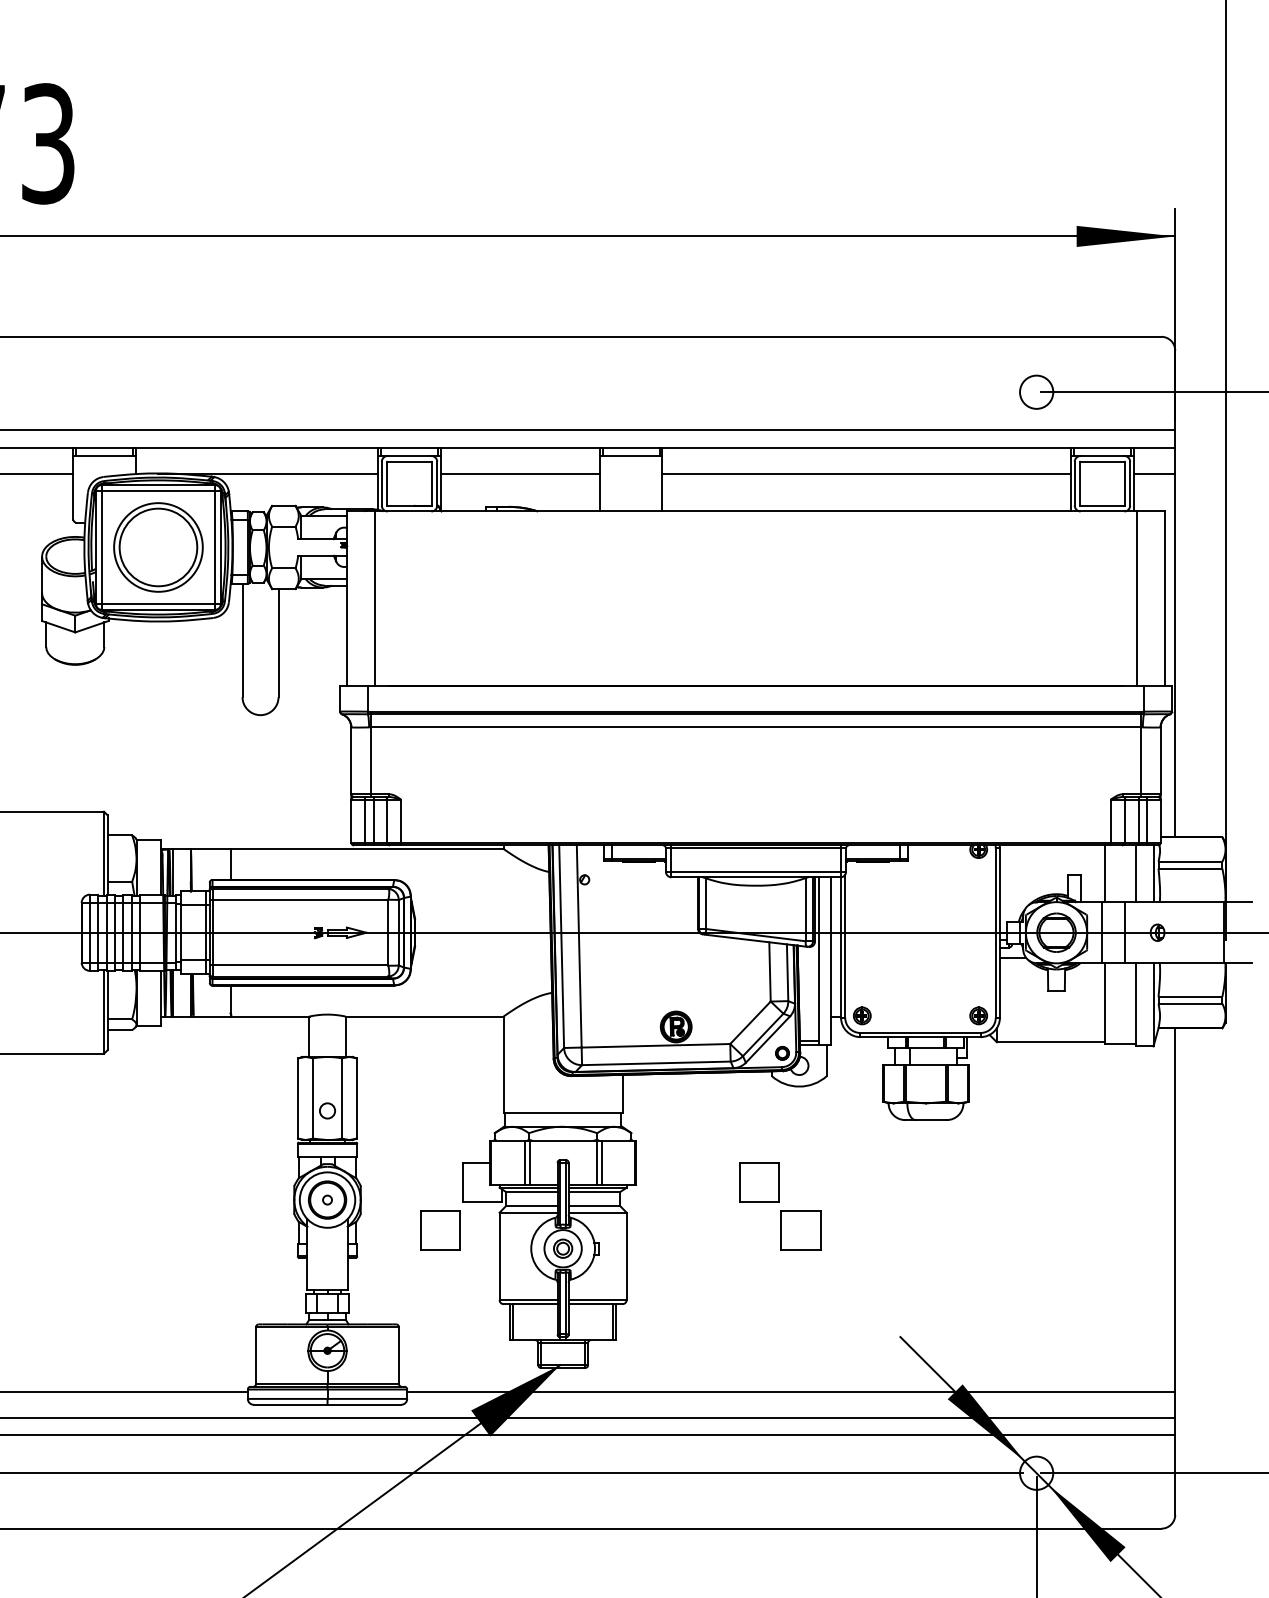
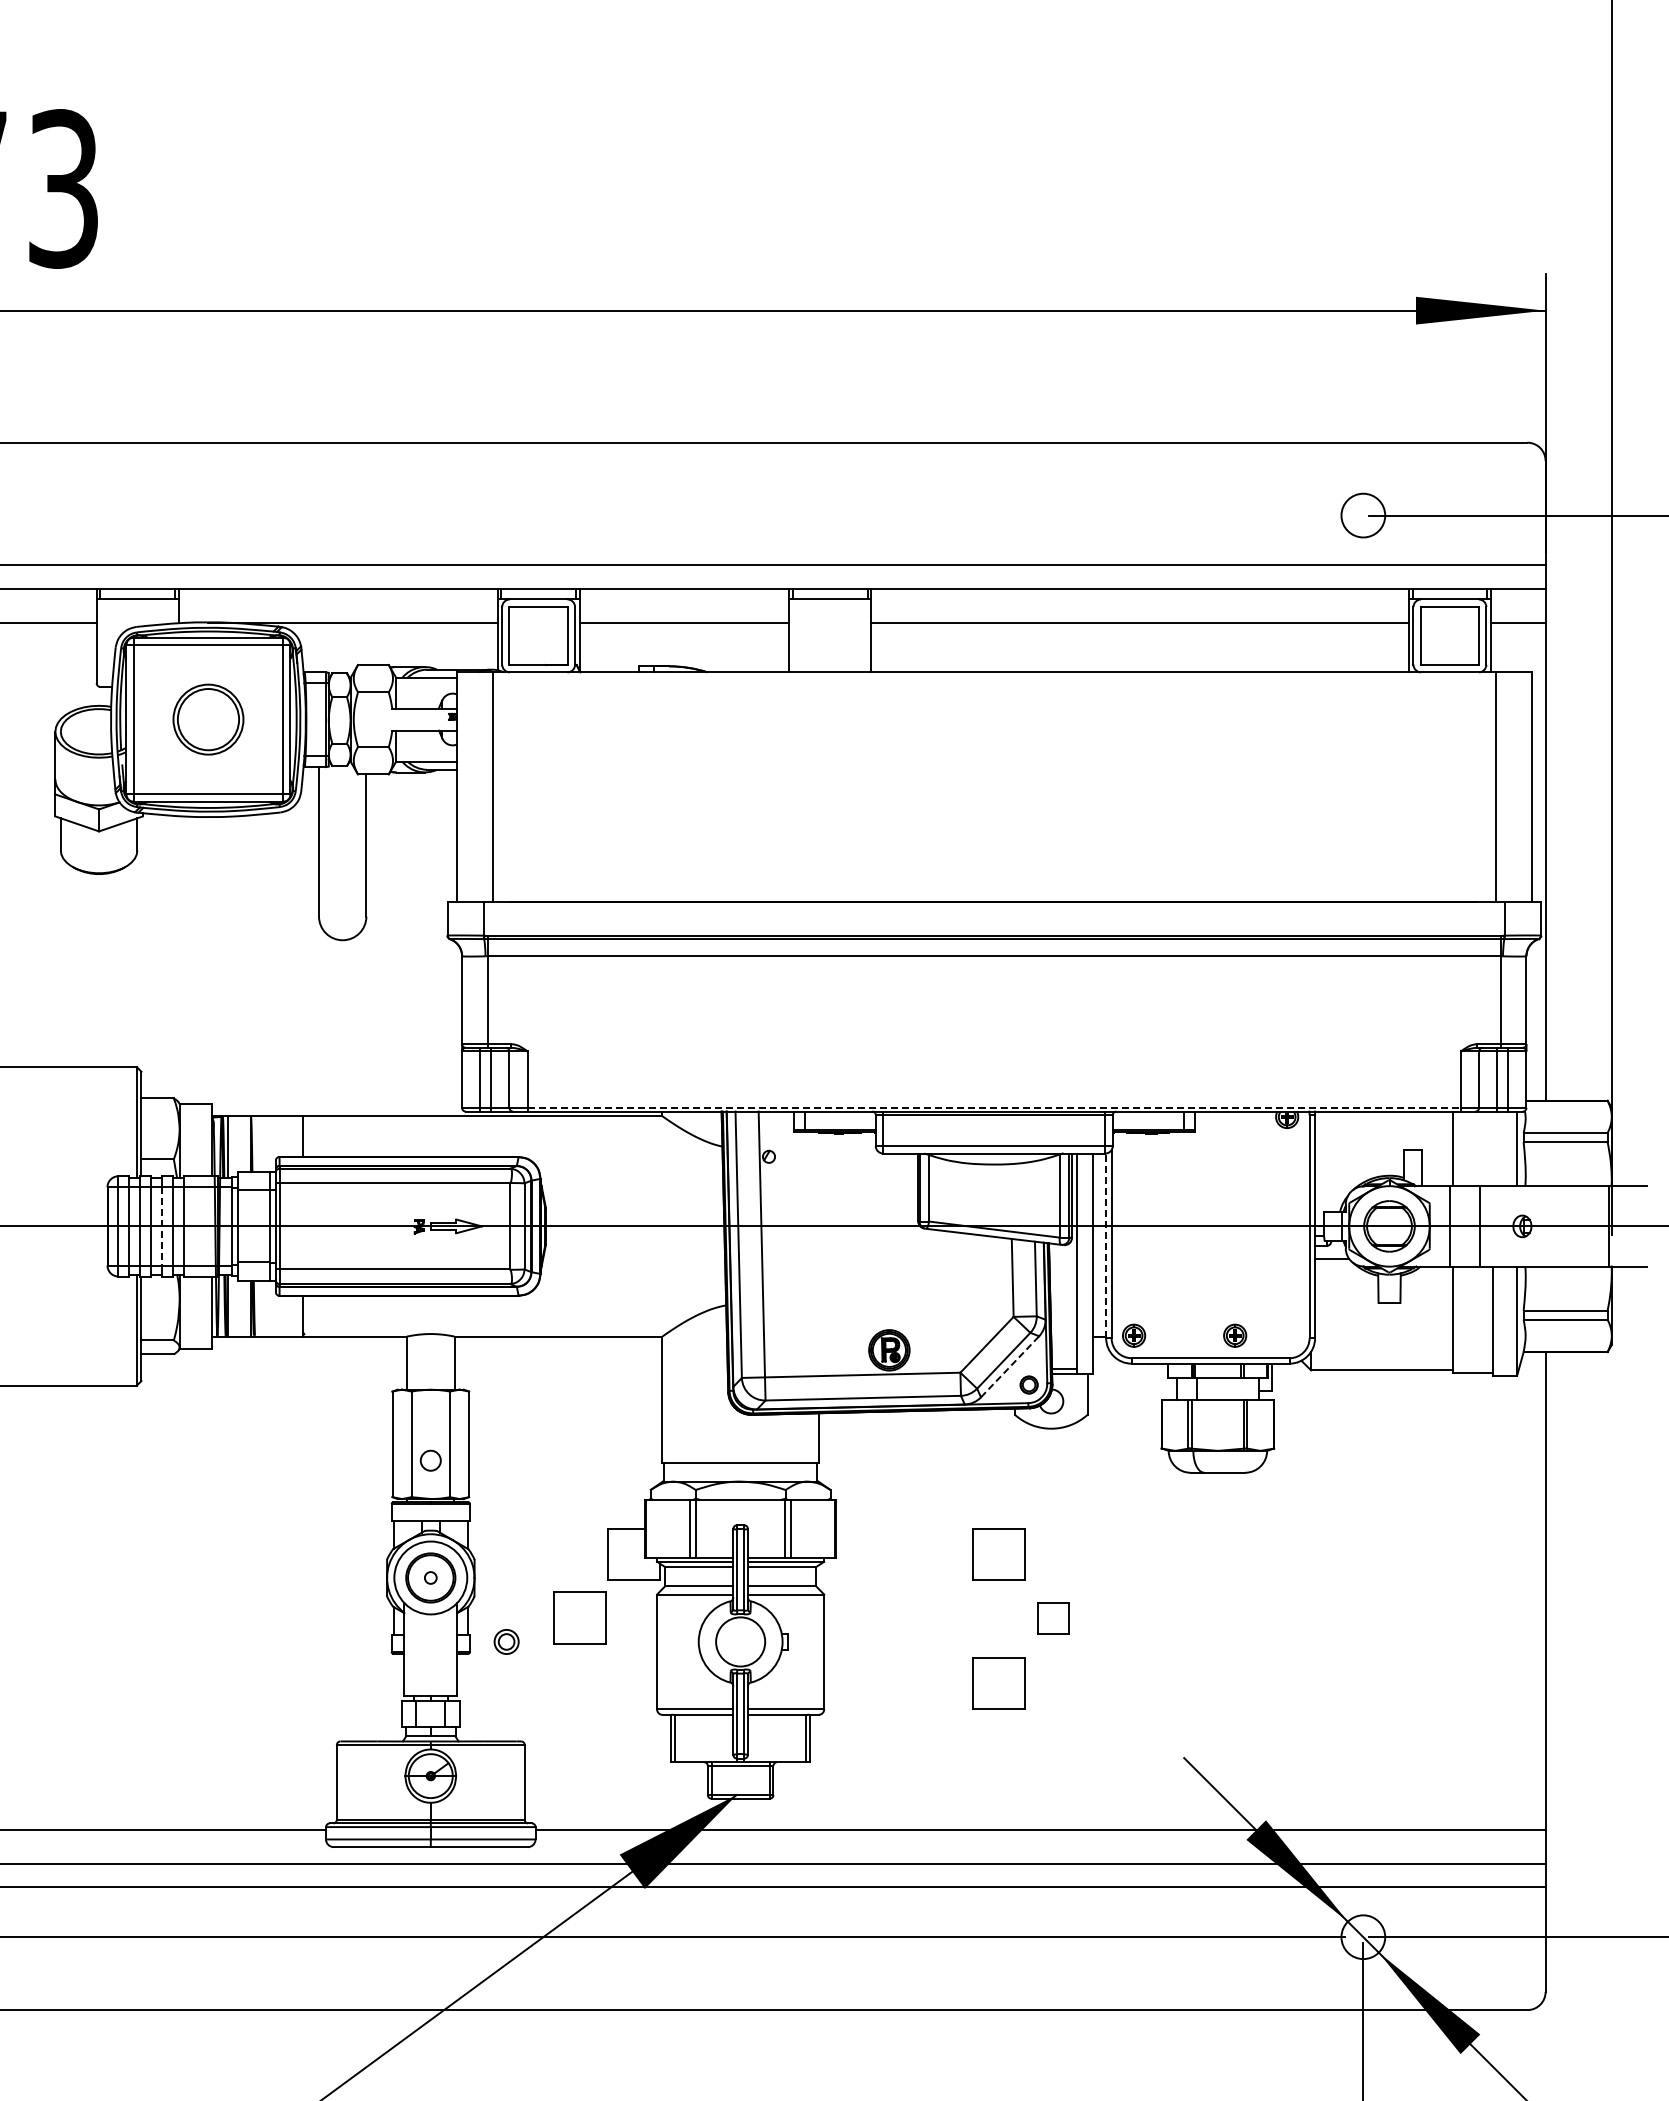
part: (158, 547) -> (208, 719), size x0.6
line: (756, 842) -> (994, 1107), solid -> dashed
line: (1135, 873) -> (1493, 1148), removed
line: (123, 932) -> (162, 1226), solid -> dashed
line: (841, 947) -> (1106, 1245), solid -> dashed
part: (978, 1015) -> (1235, 1335), moved
line: (768, 1039) -> (1010, 1366), solid -> dashed
part: (801, 1230) -> (1053, 1617), size x0.6
part: (563, 1248) -> (506, 1641), moved
part: (759, 1280) -> (998, 1683), added

